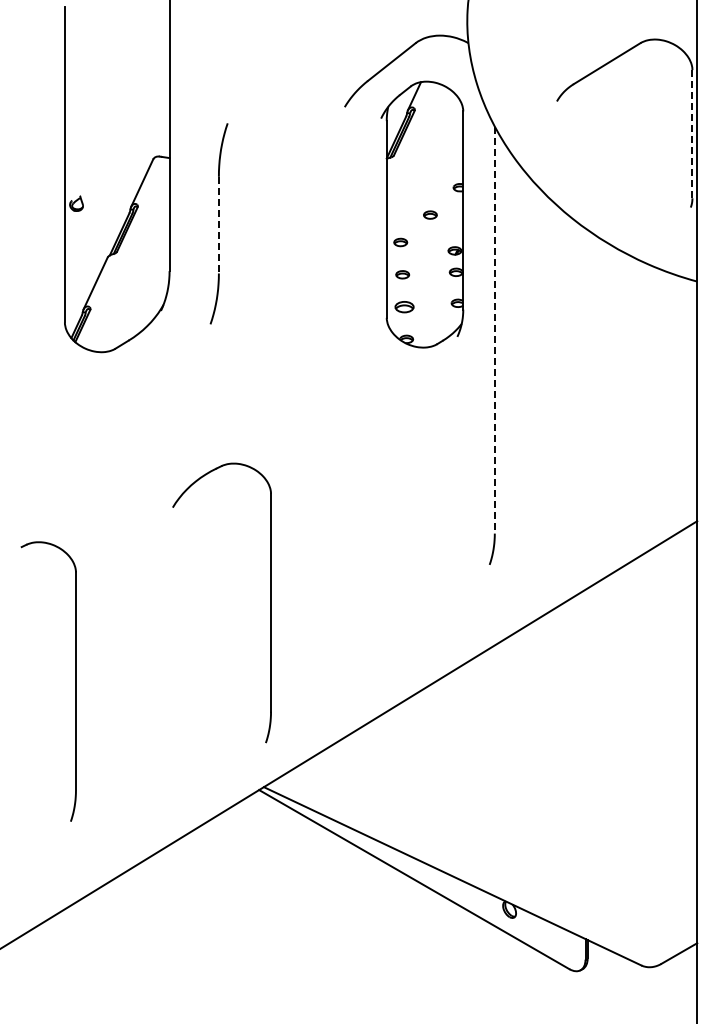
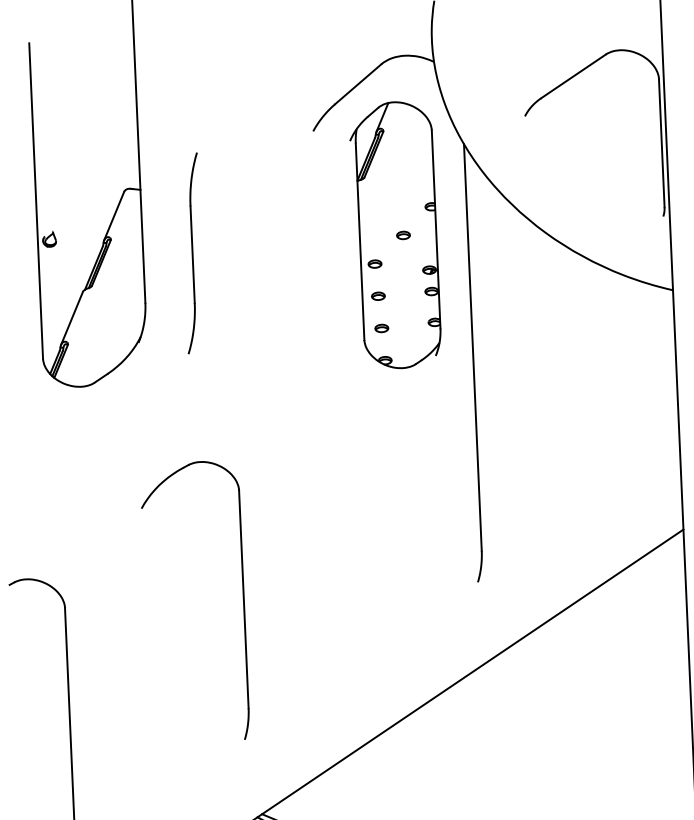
line: (692, 134) -> (661, 143), dashed -> solid
line: (218, 225) -> (192, 255), dashed -> solid
part: (404, 306) -> (381, 327), size x0.71
line: (494, 330) -> (472, 347), dashed -> solid
part: (270, 602) -> (243, 599), moved

